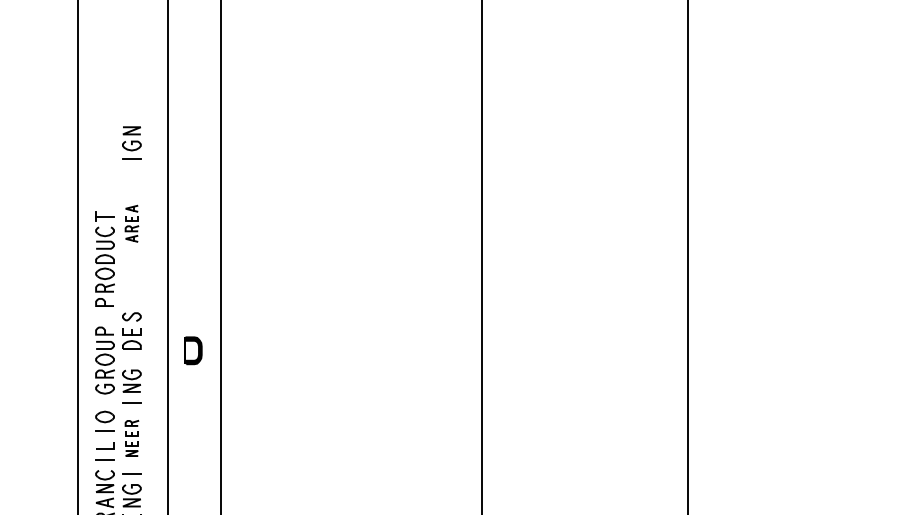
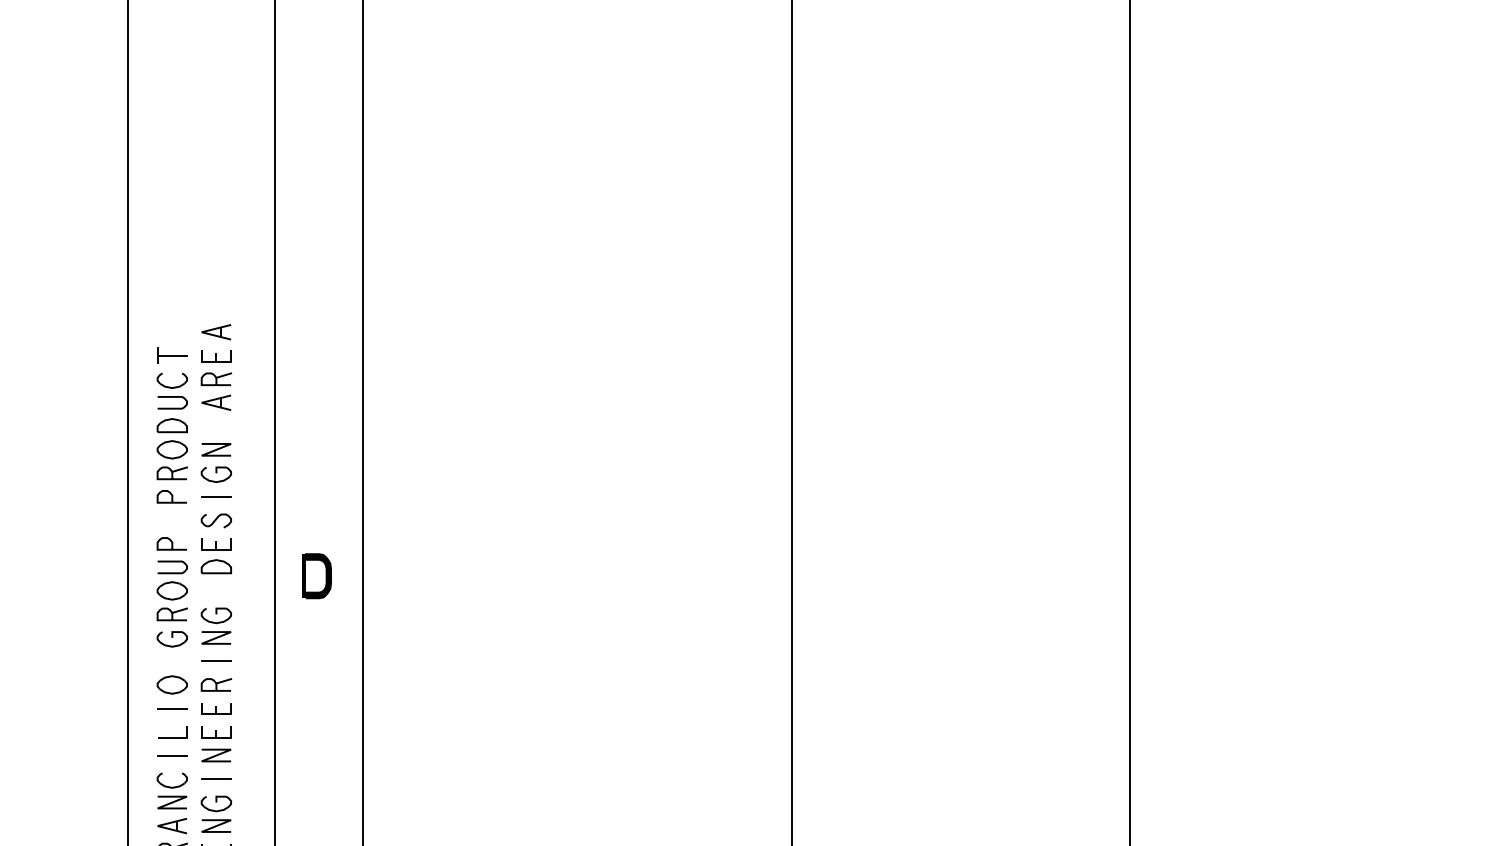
part: (131, 142) -> (215, 468), moved
part: (131, 223) -> (215, 367), size x1.43
part: (131, 438) -> (215, 720), size x1.43

